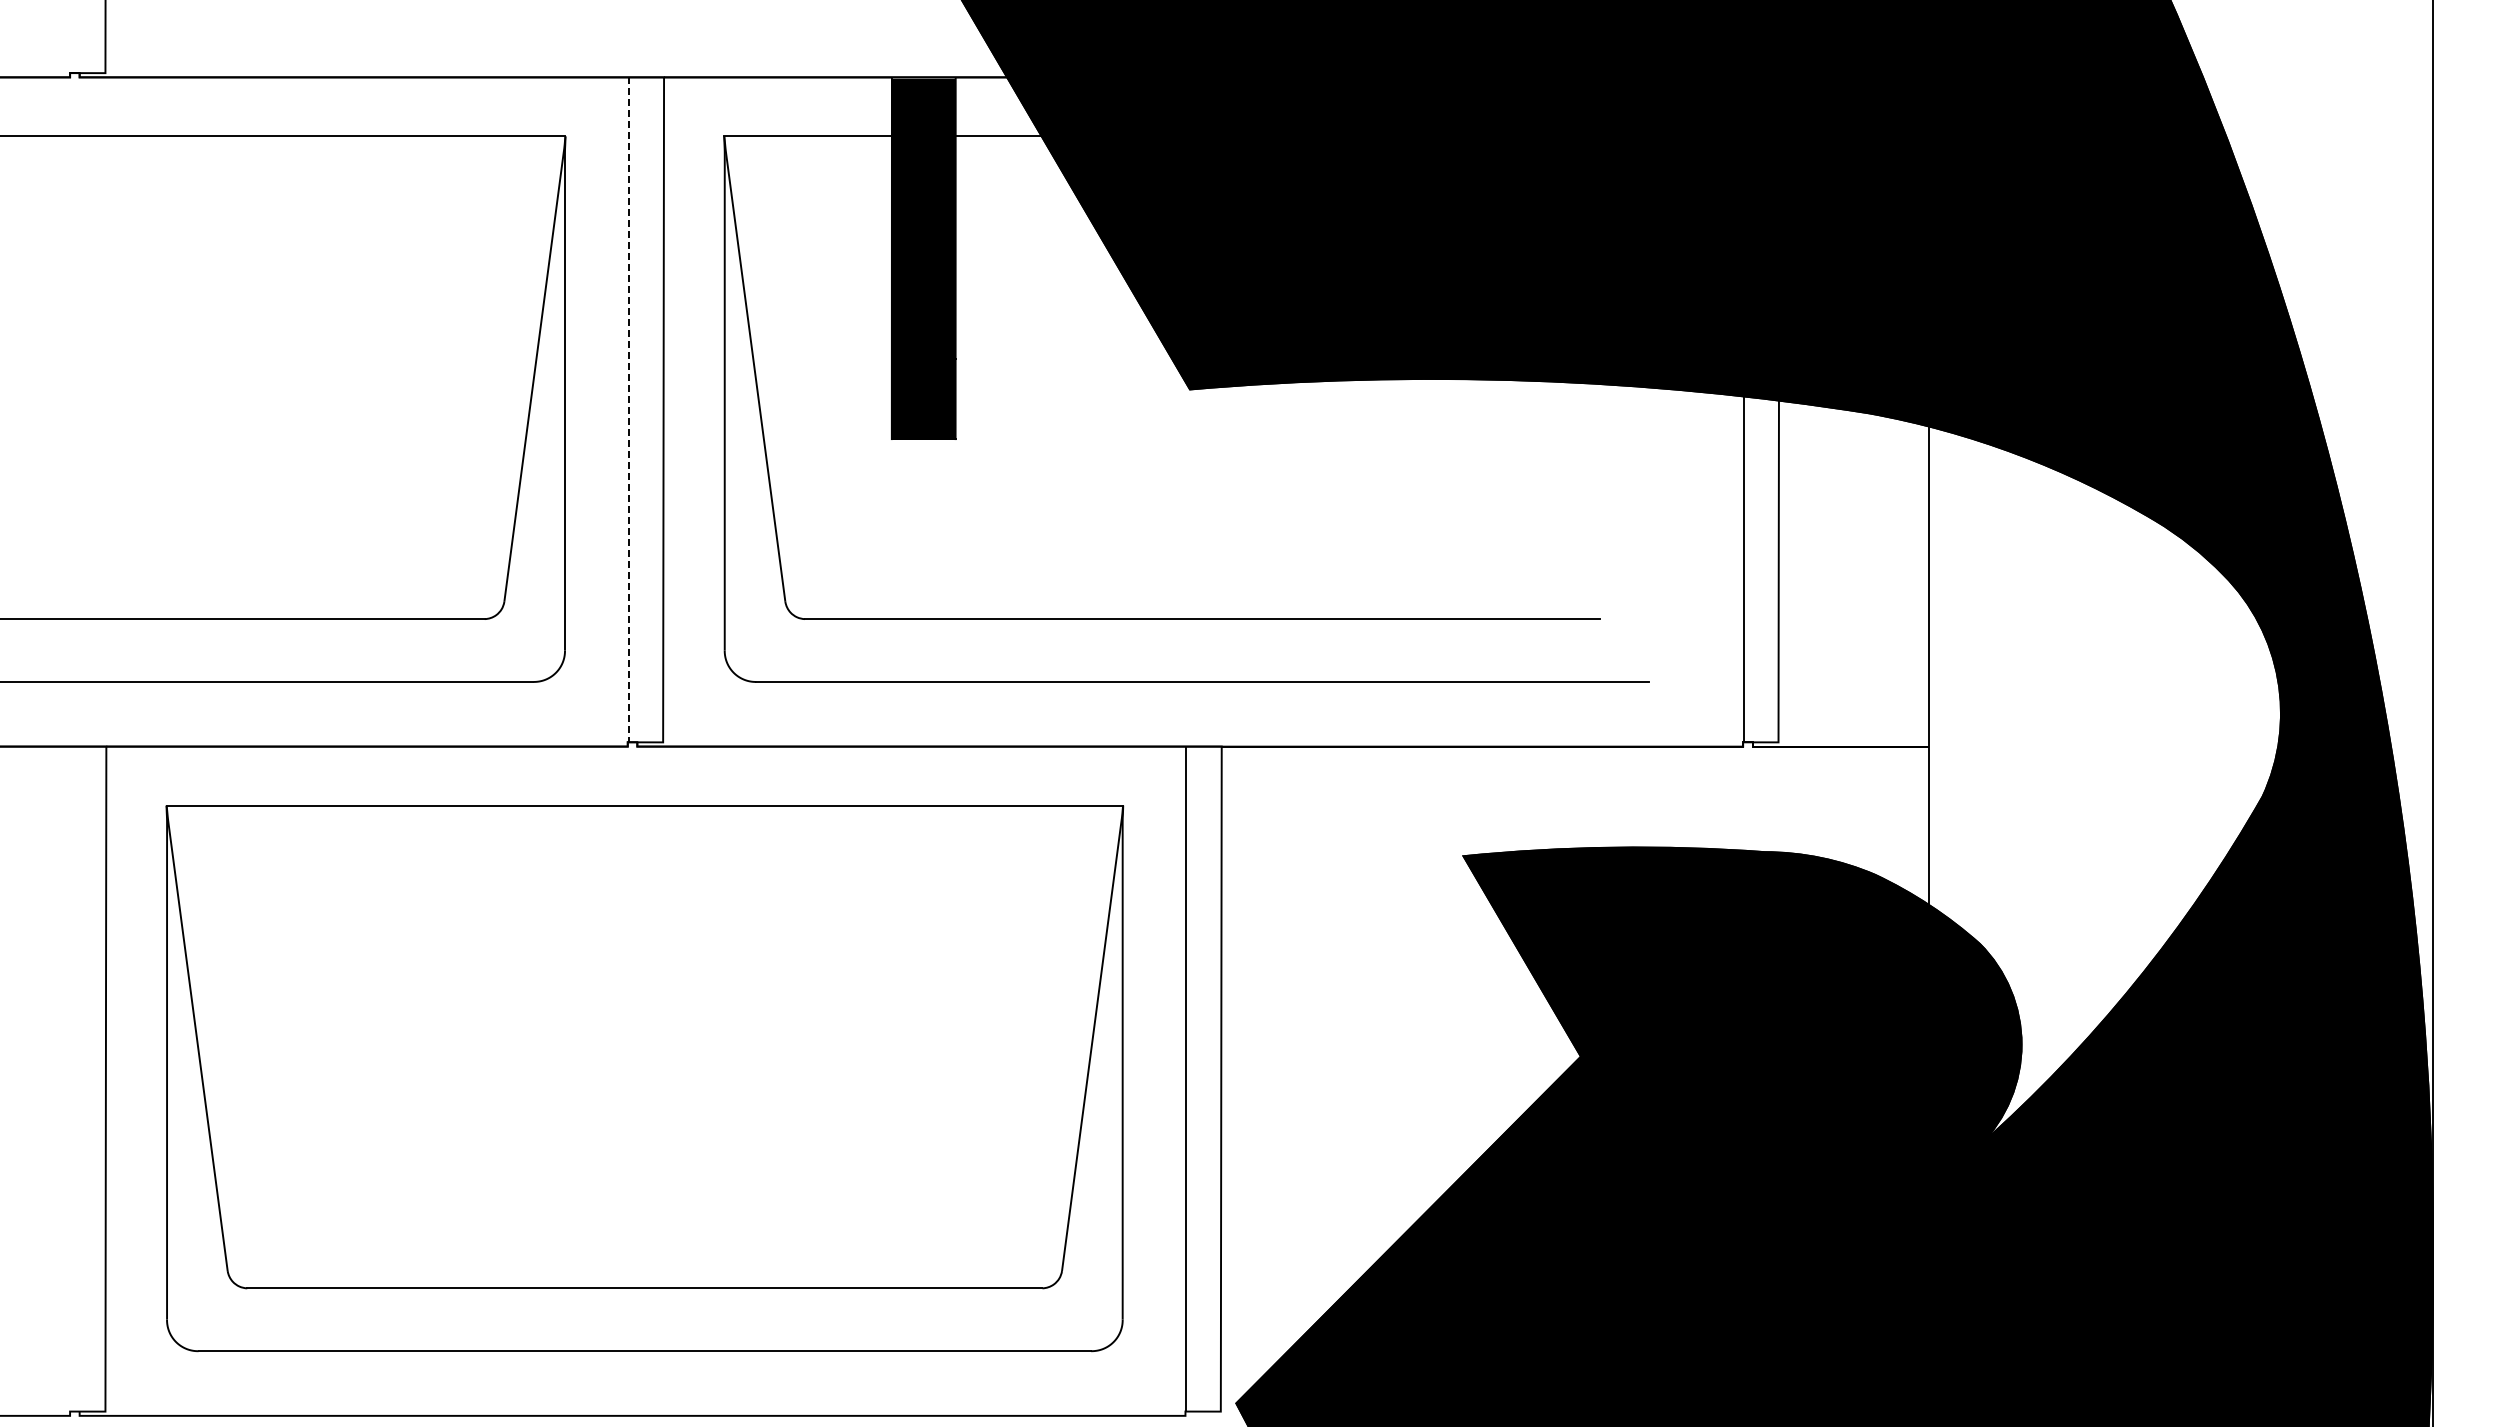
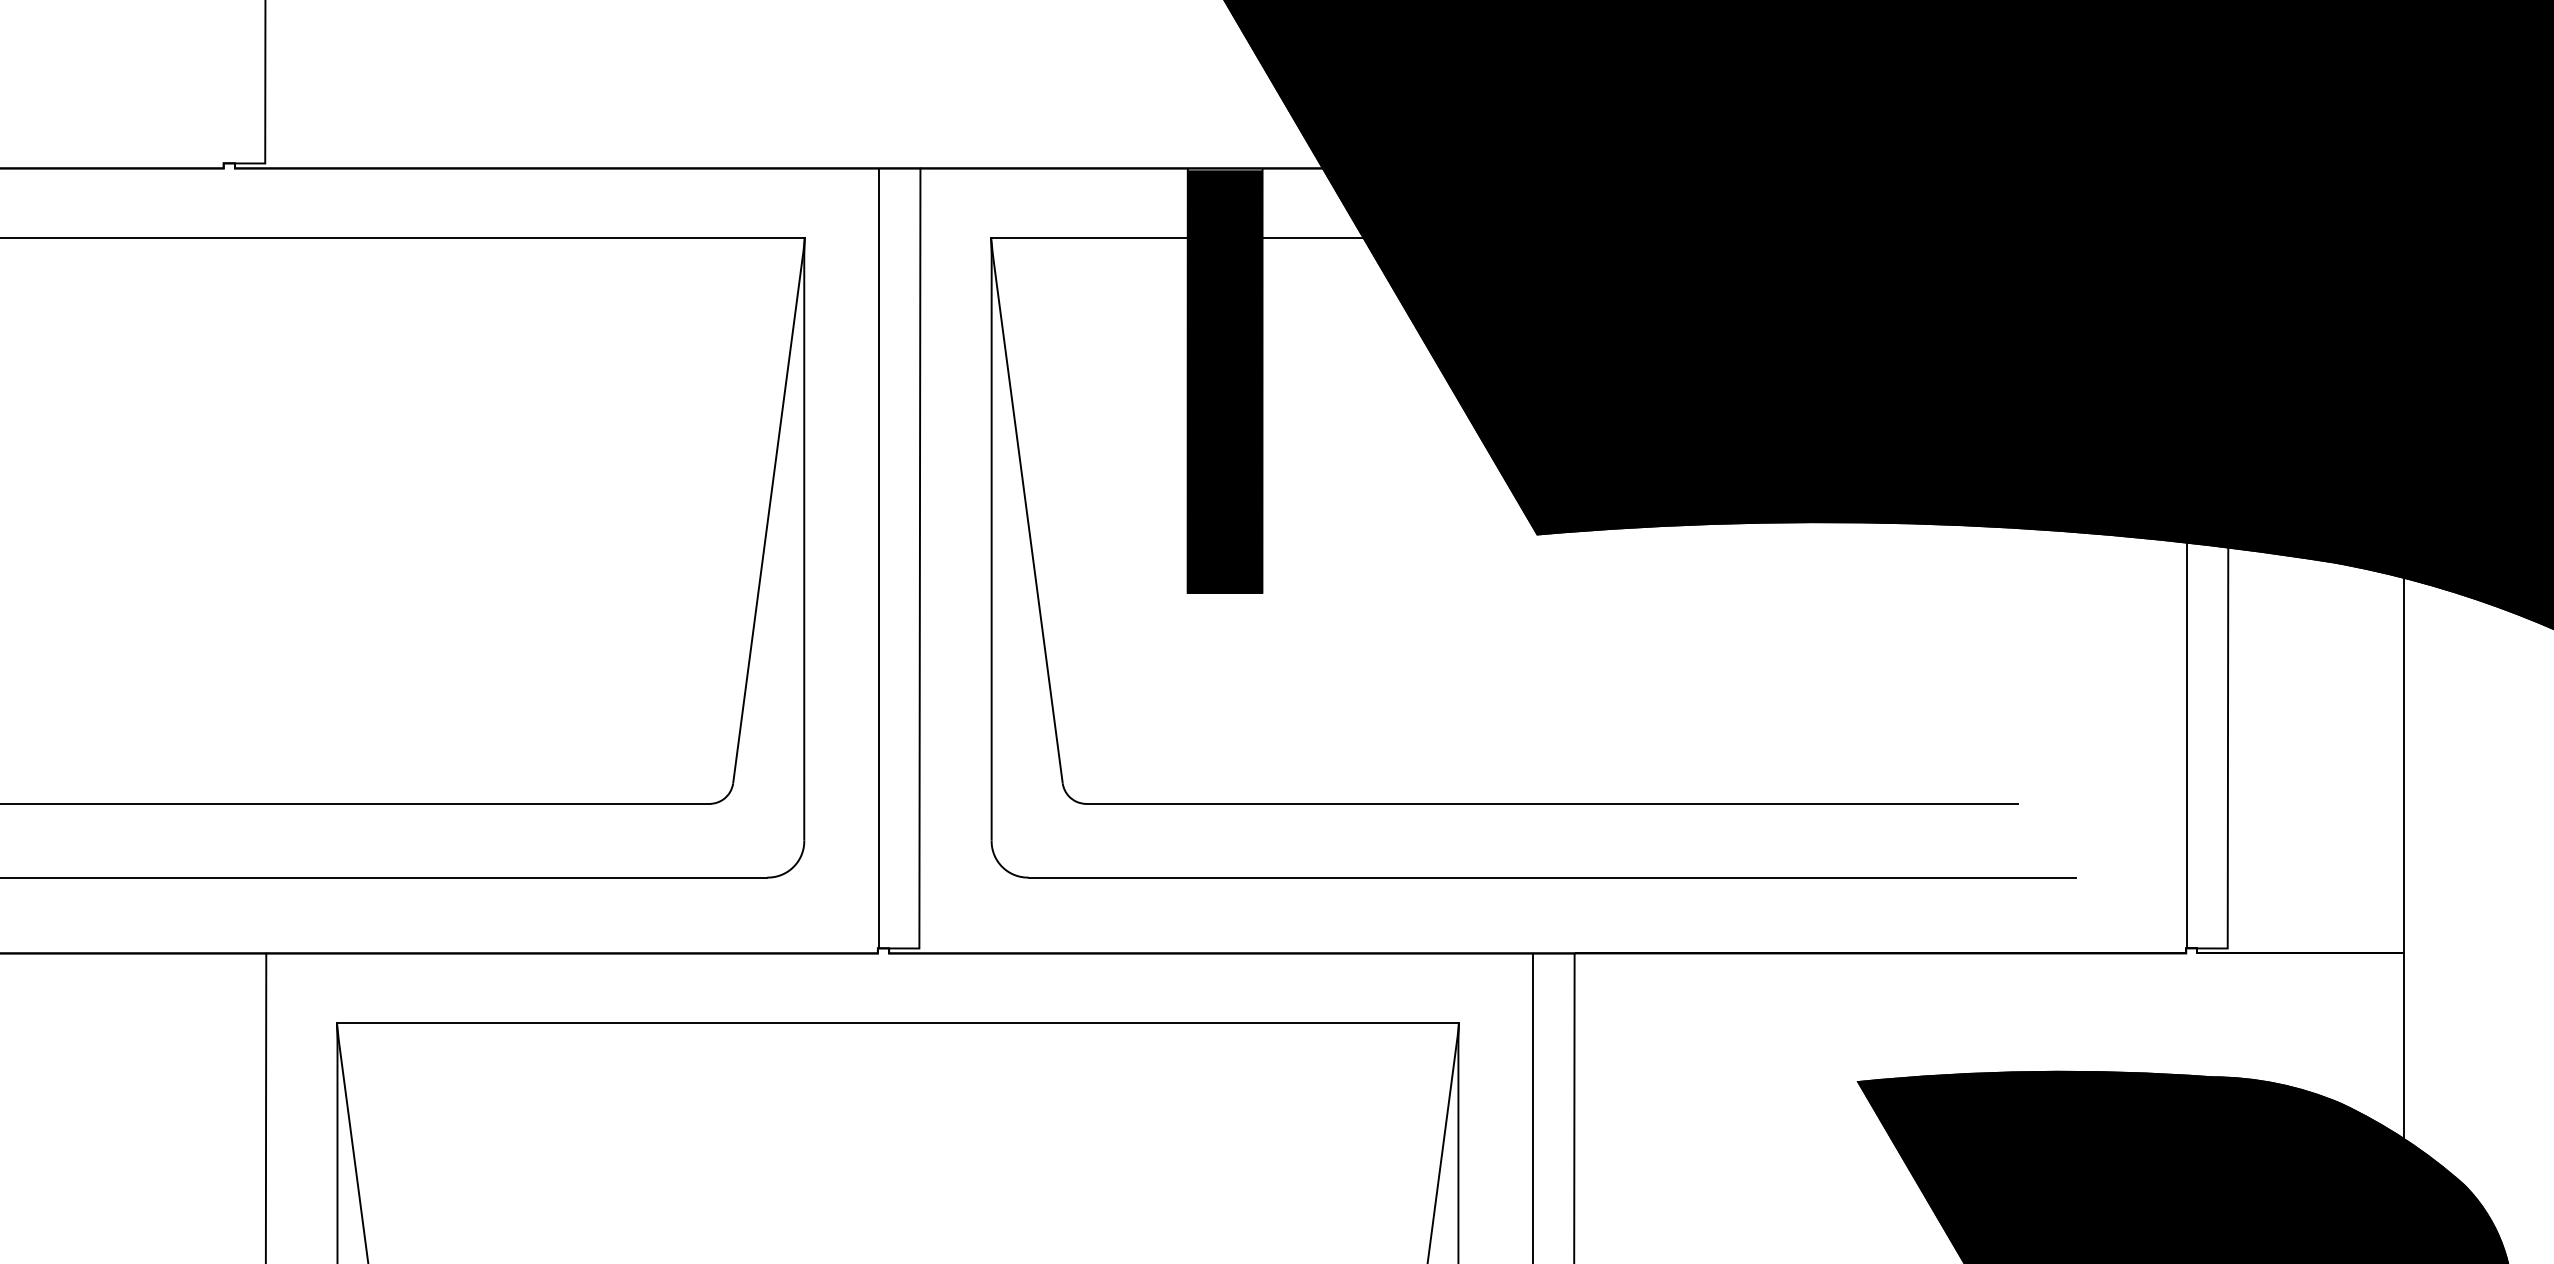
line: (628, 410) -> (878, 559), dashed -> solid

